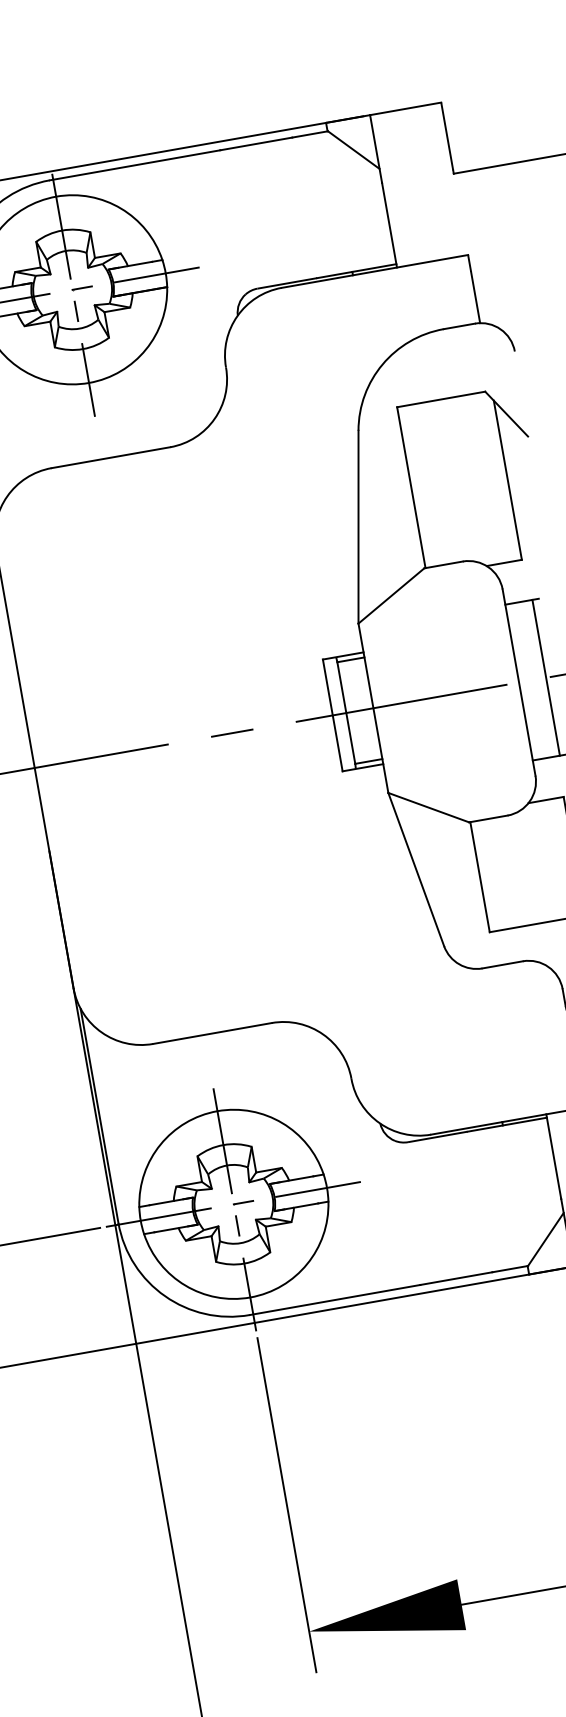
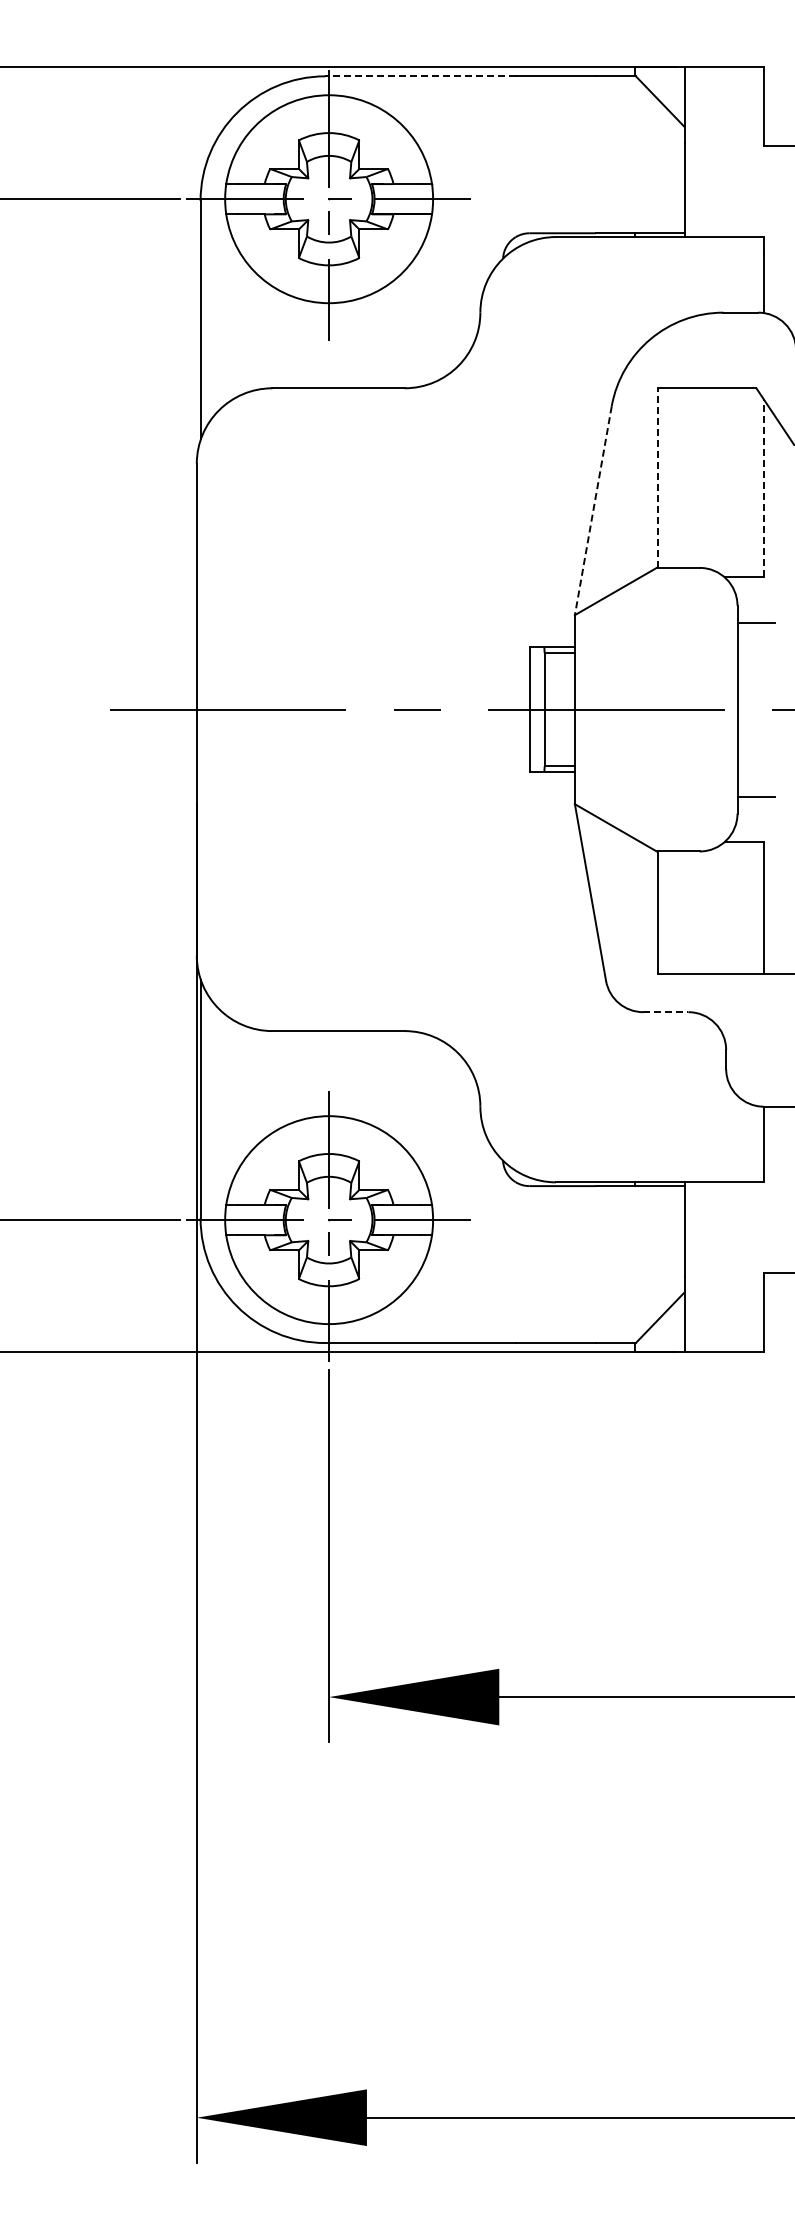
line: (134, 165) -> (419, 76), solid -> dashed
line: (507, 480) -> (763, 488), solid -> dashed
line: (411, 487) -> (658, 478), solid -> dashed
line: (358, 526) -> (593, 510), solid -> dashed
line: (545, 677) -> (767, 709), removed
line: (502, 965) -> (665, 1012), solid -> dashed

